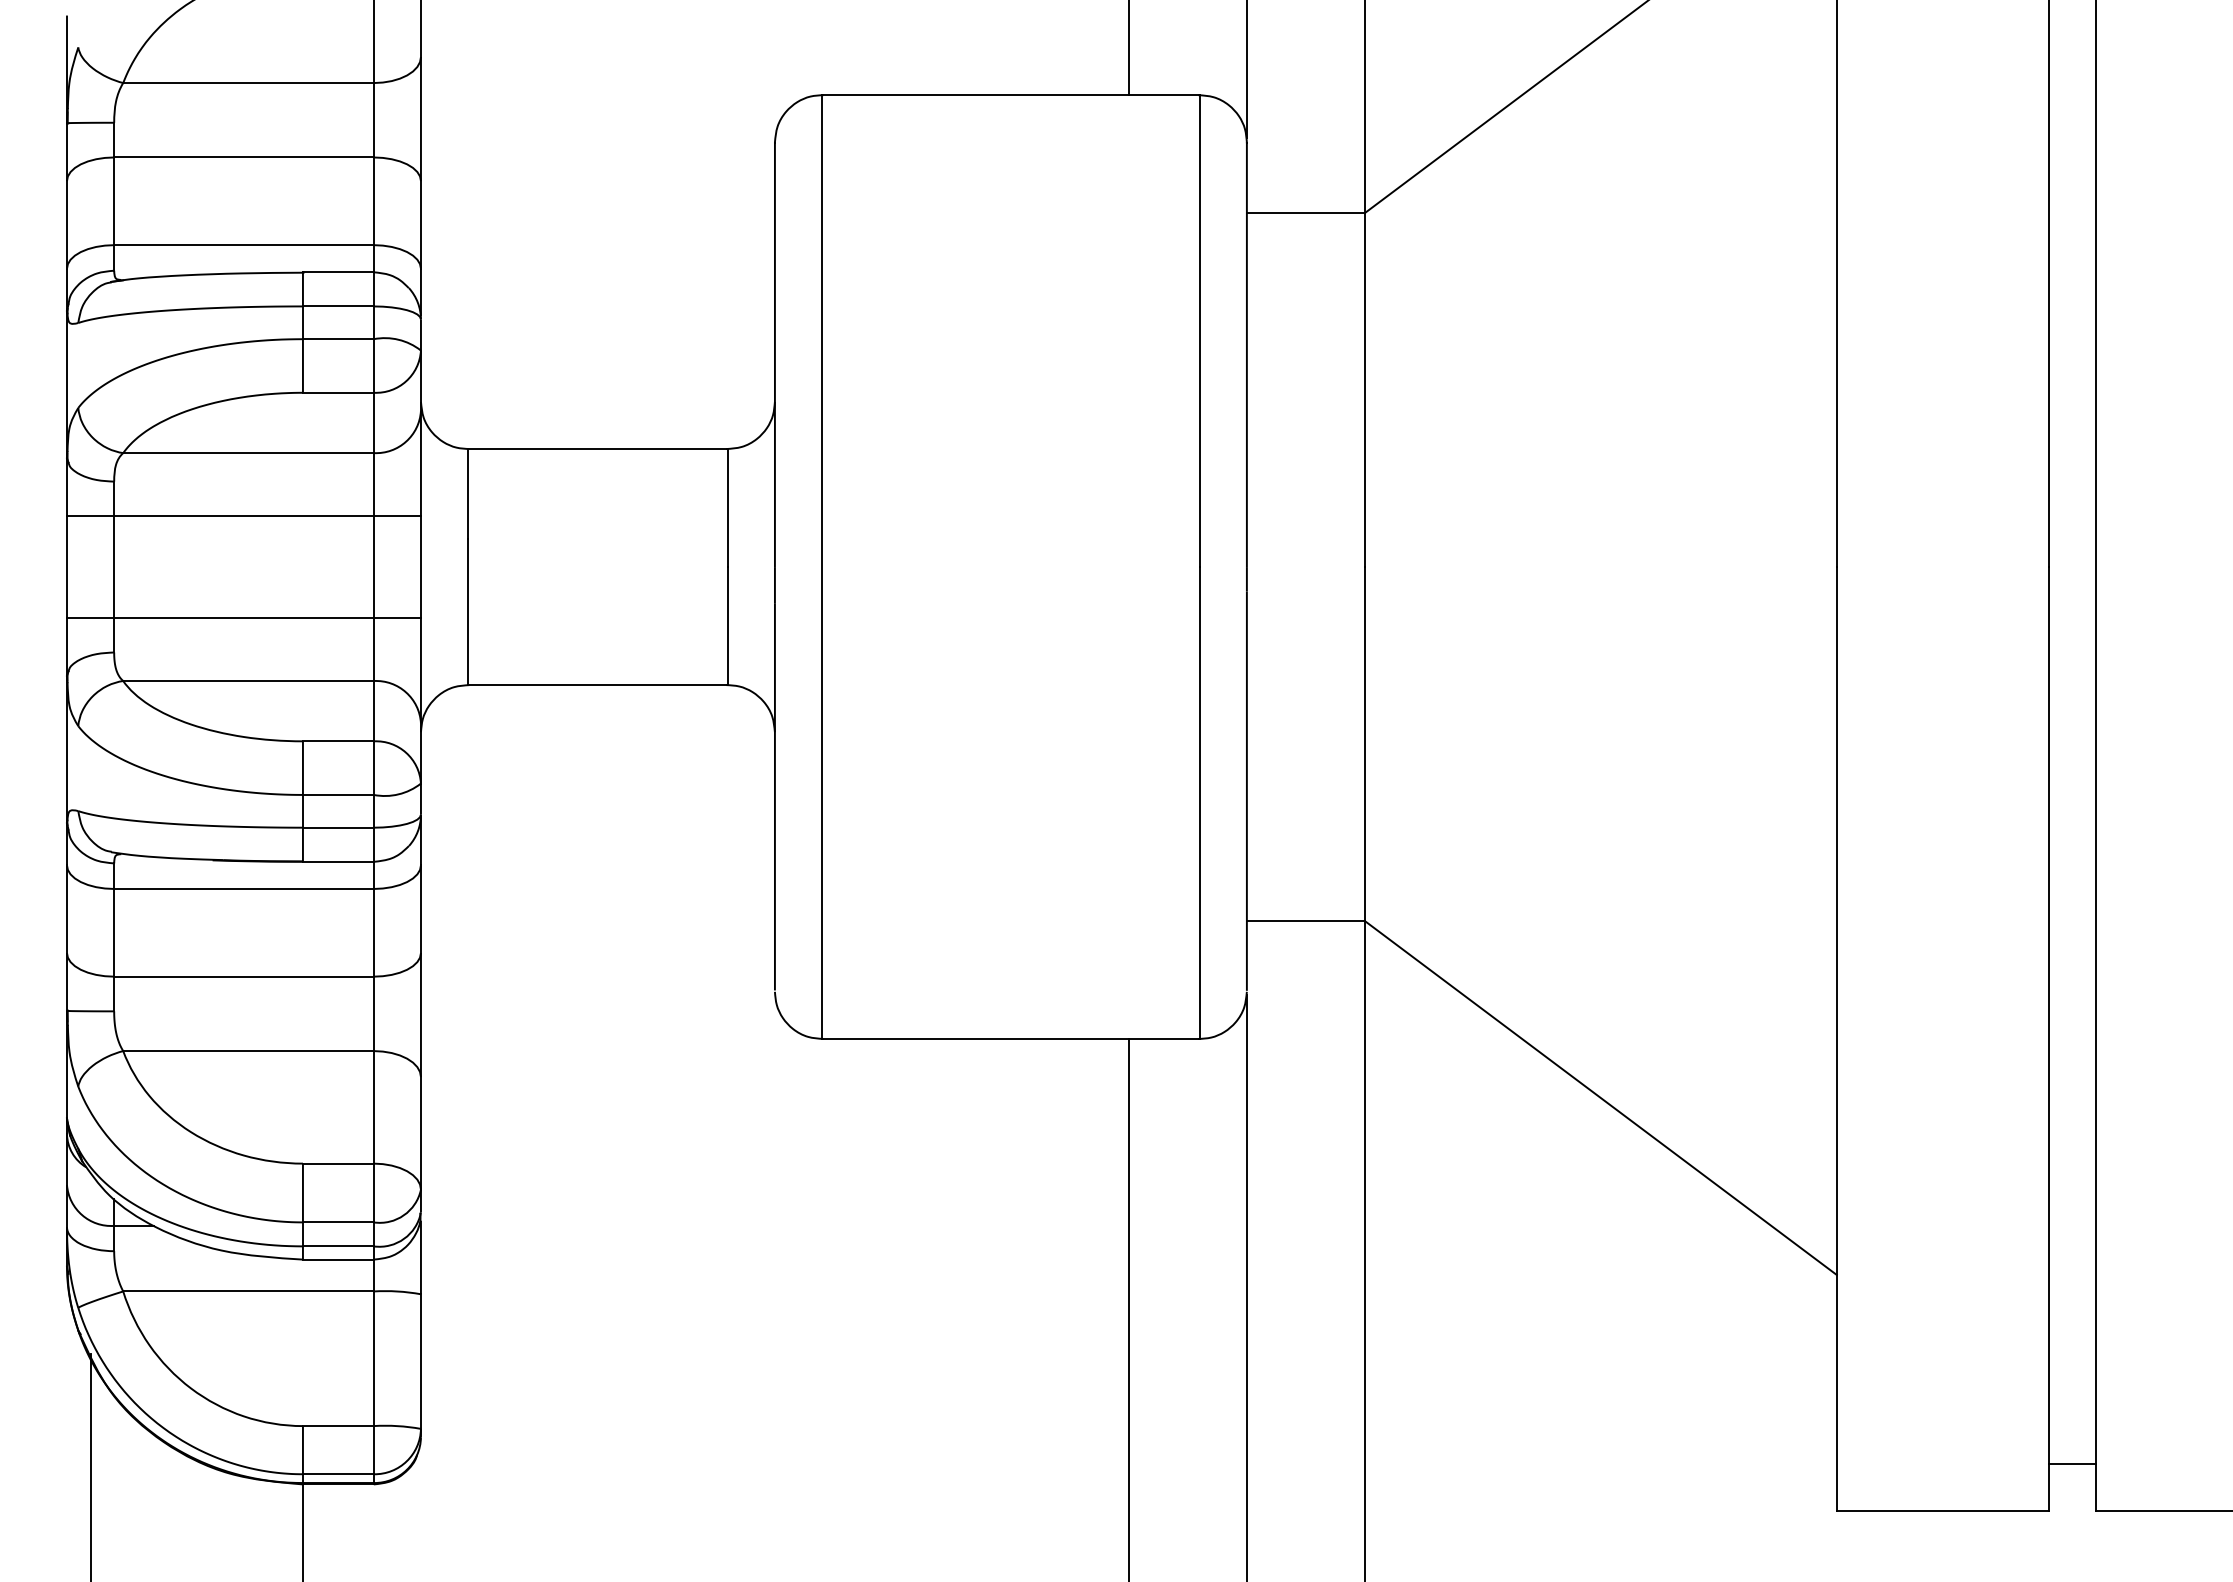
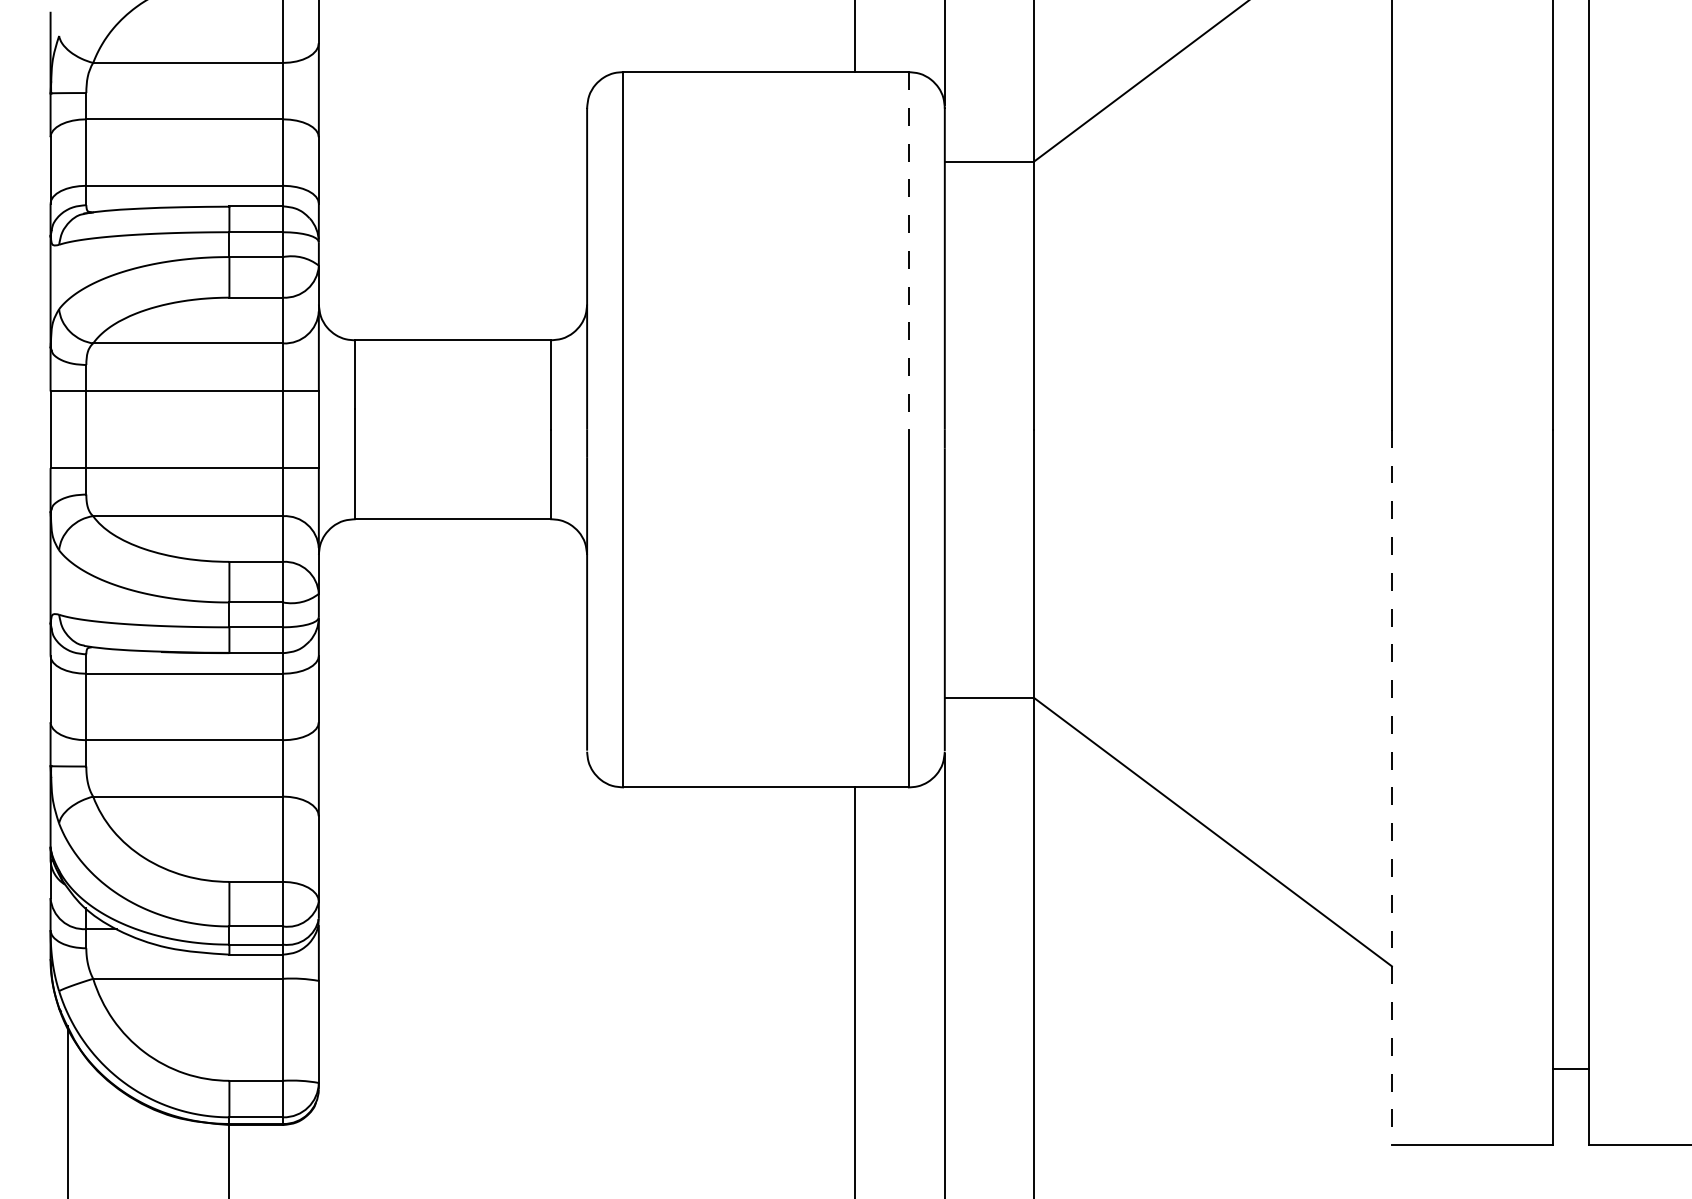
line: (1199, 331) -> (908, 251), solid -> dashed
line: (1836, 1039) -> (1391, 787), solid -> dashed
line: (2072, 1463) -> (1570, 1069), moved

